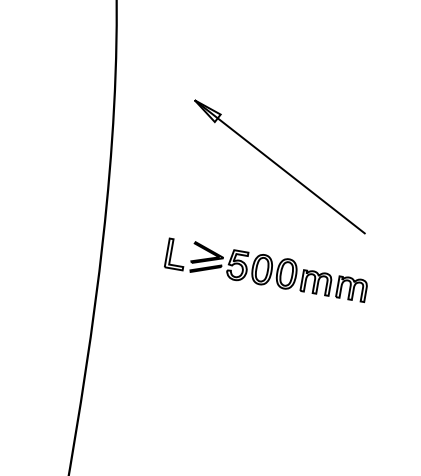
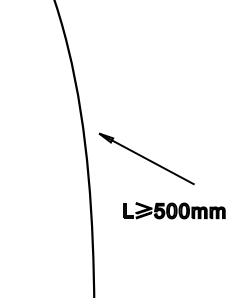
part: (279, 165) -> (146, 158), moved

